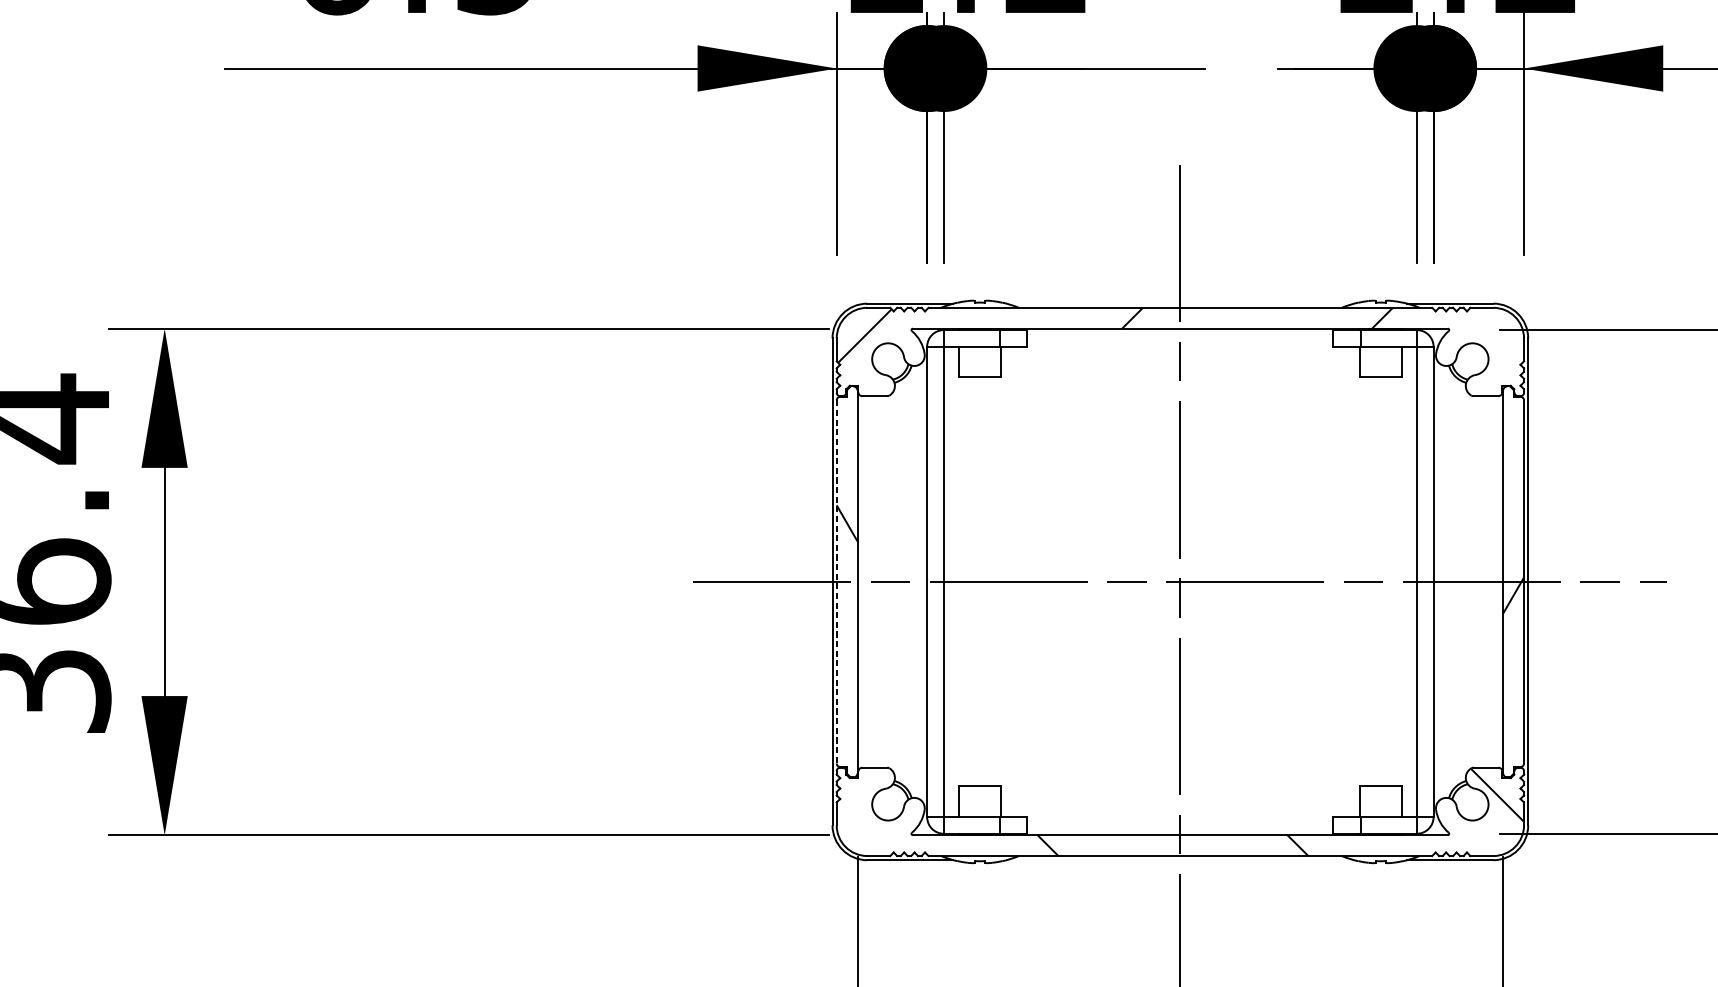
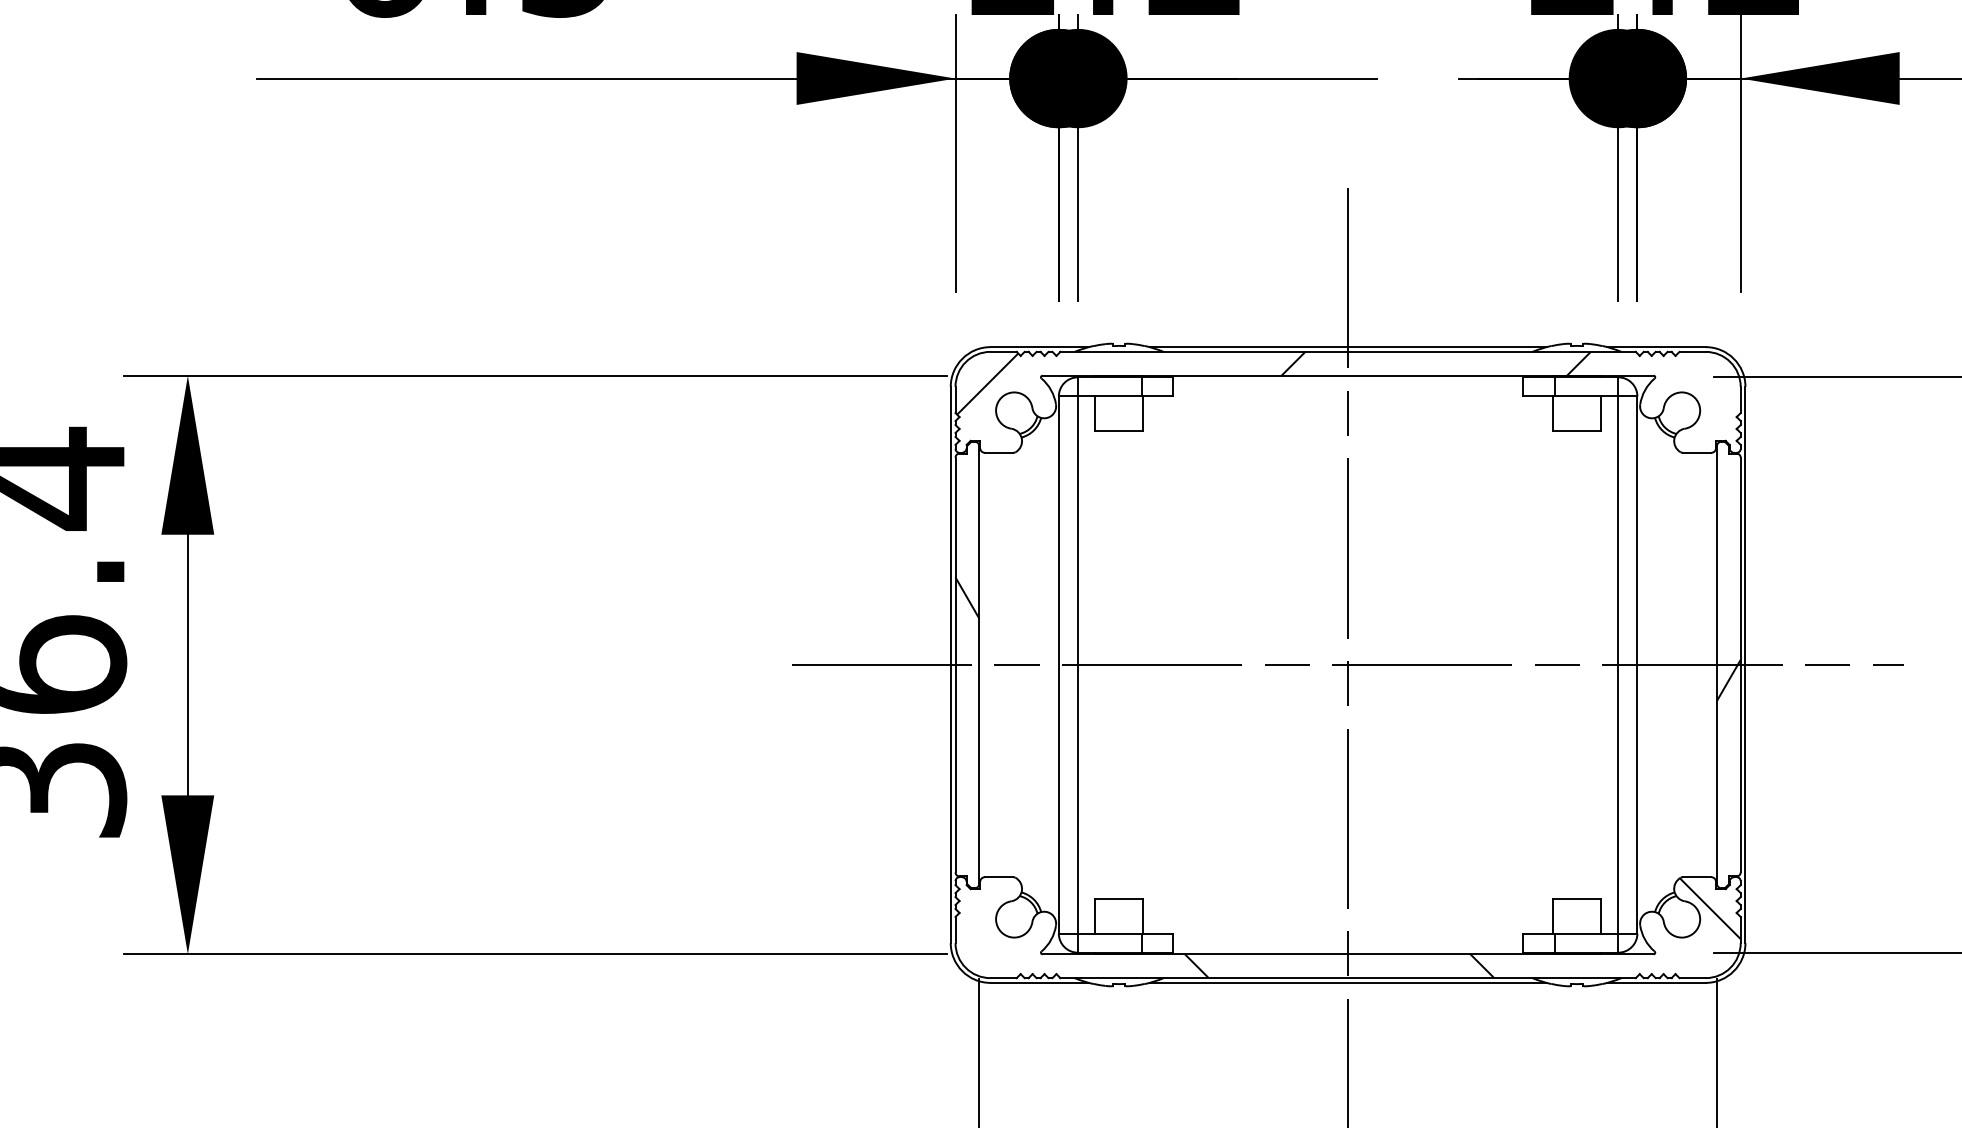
line: (1179, 303) -> (1347, 347), added
line: (836, 582) -> (955, 665), dashed -> solid
line: (1179, 859) -> (1347, 982), added

